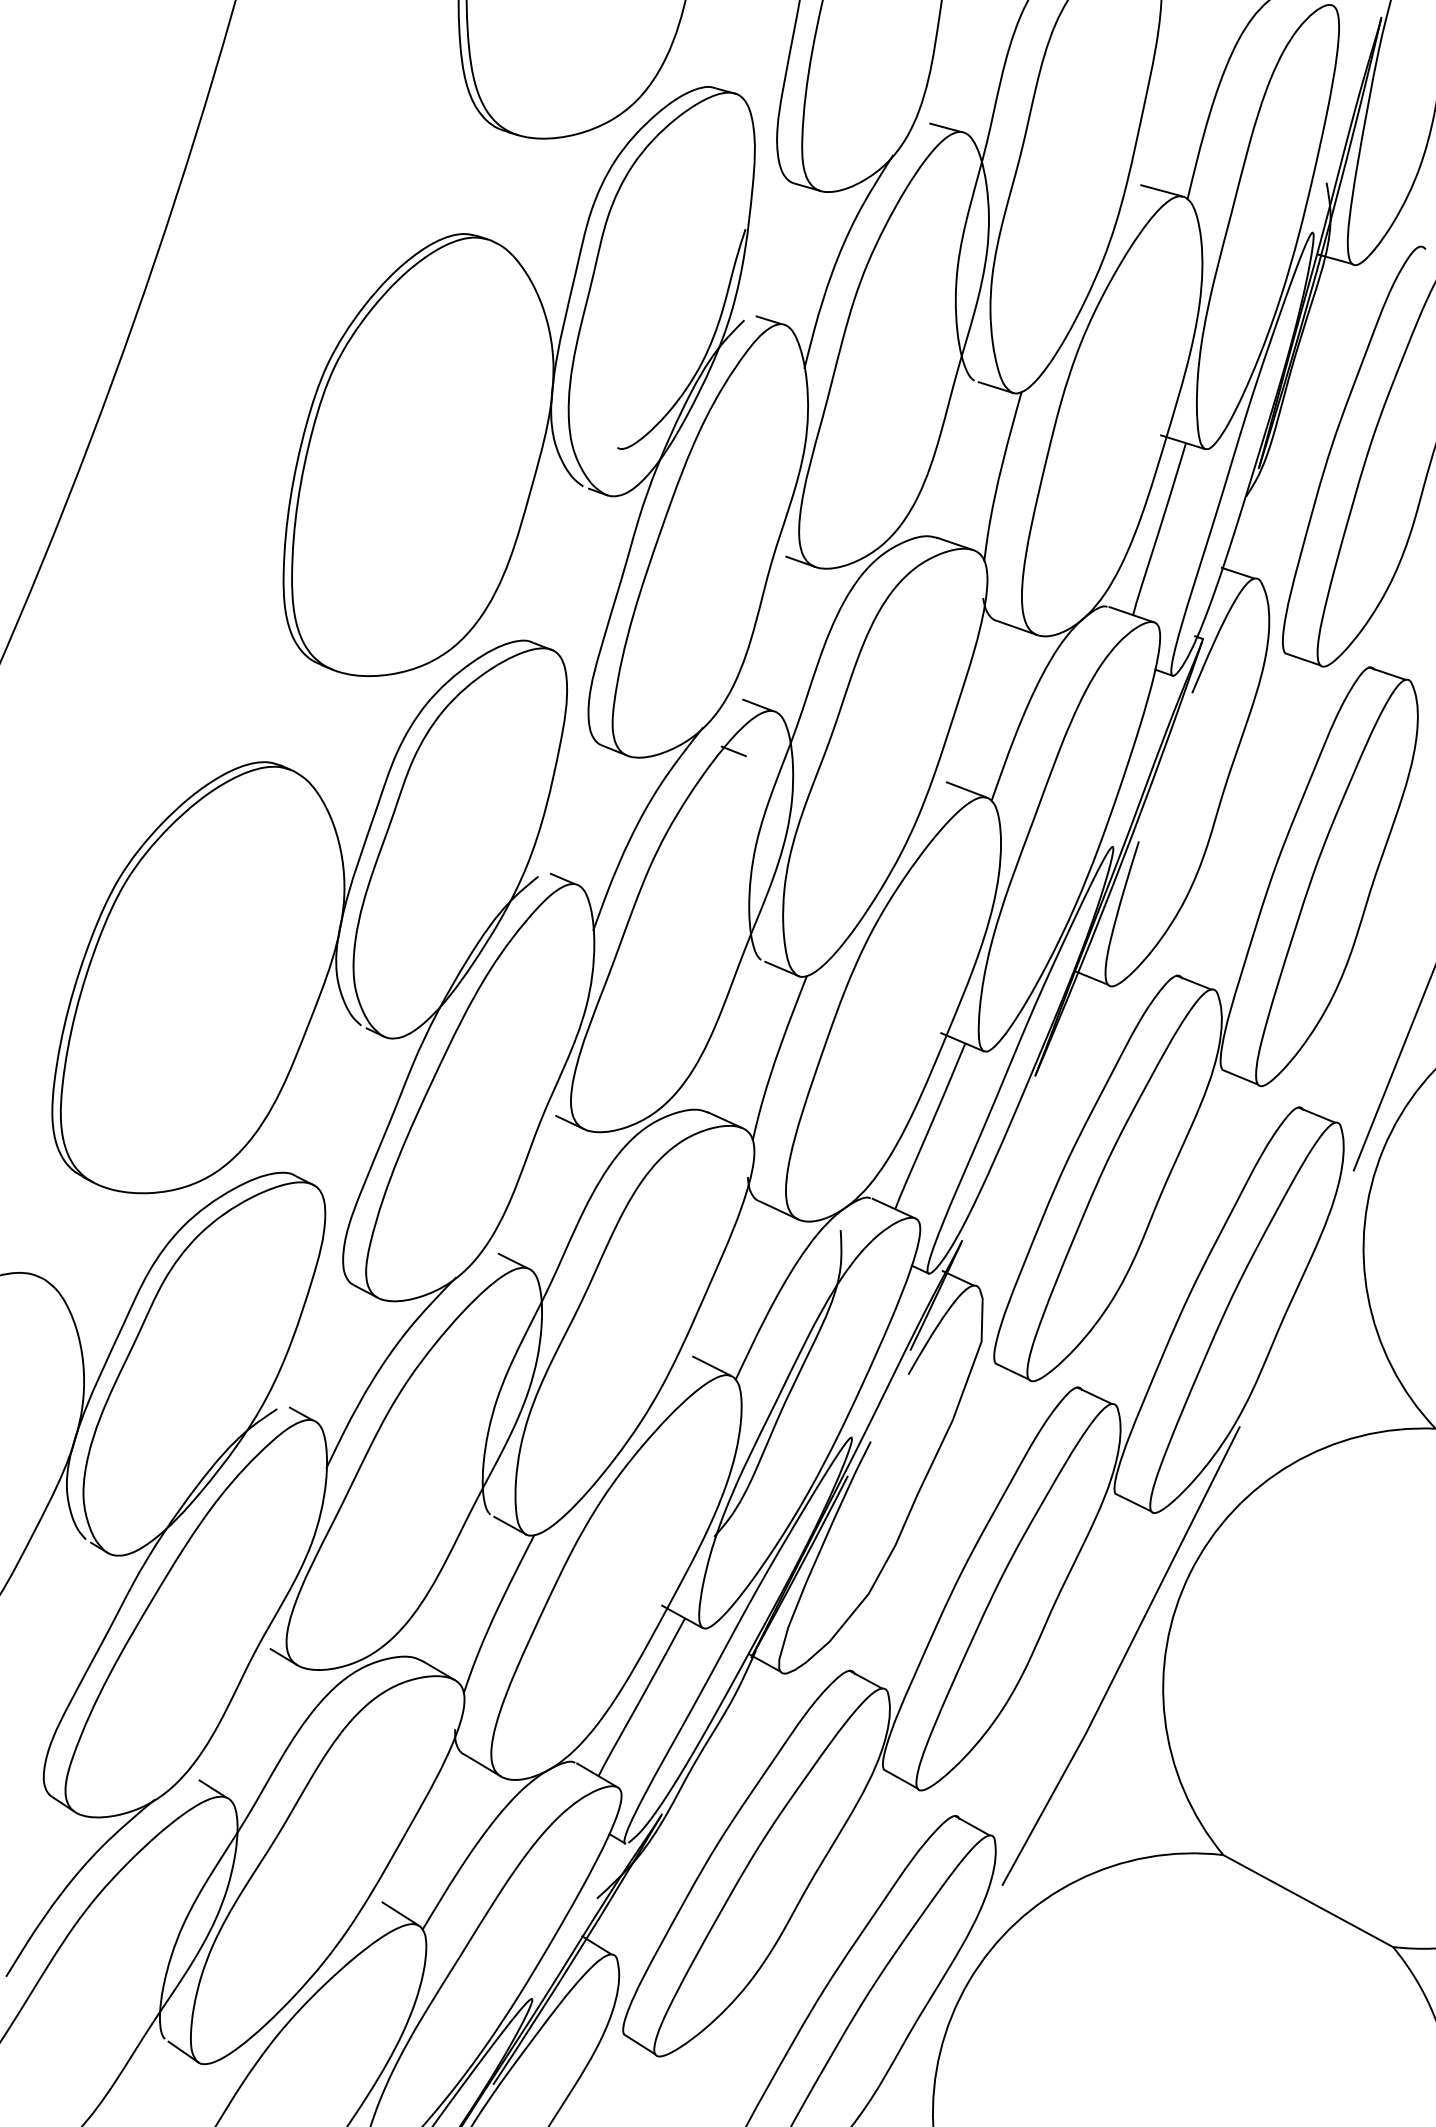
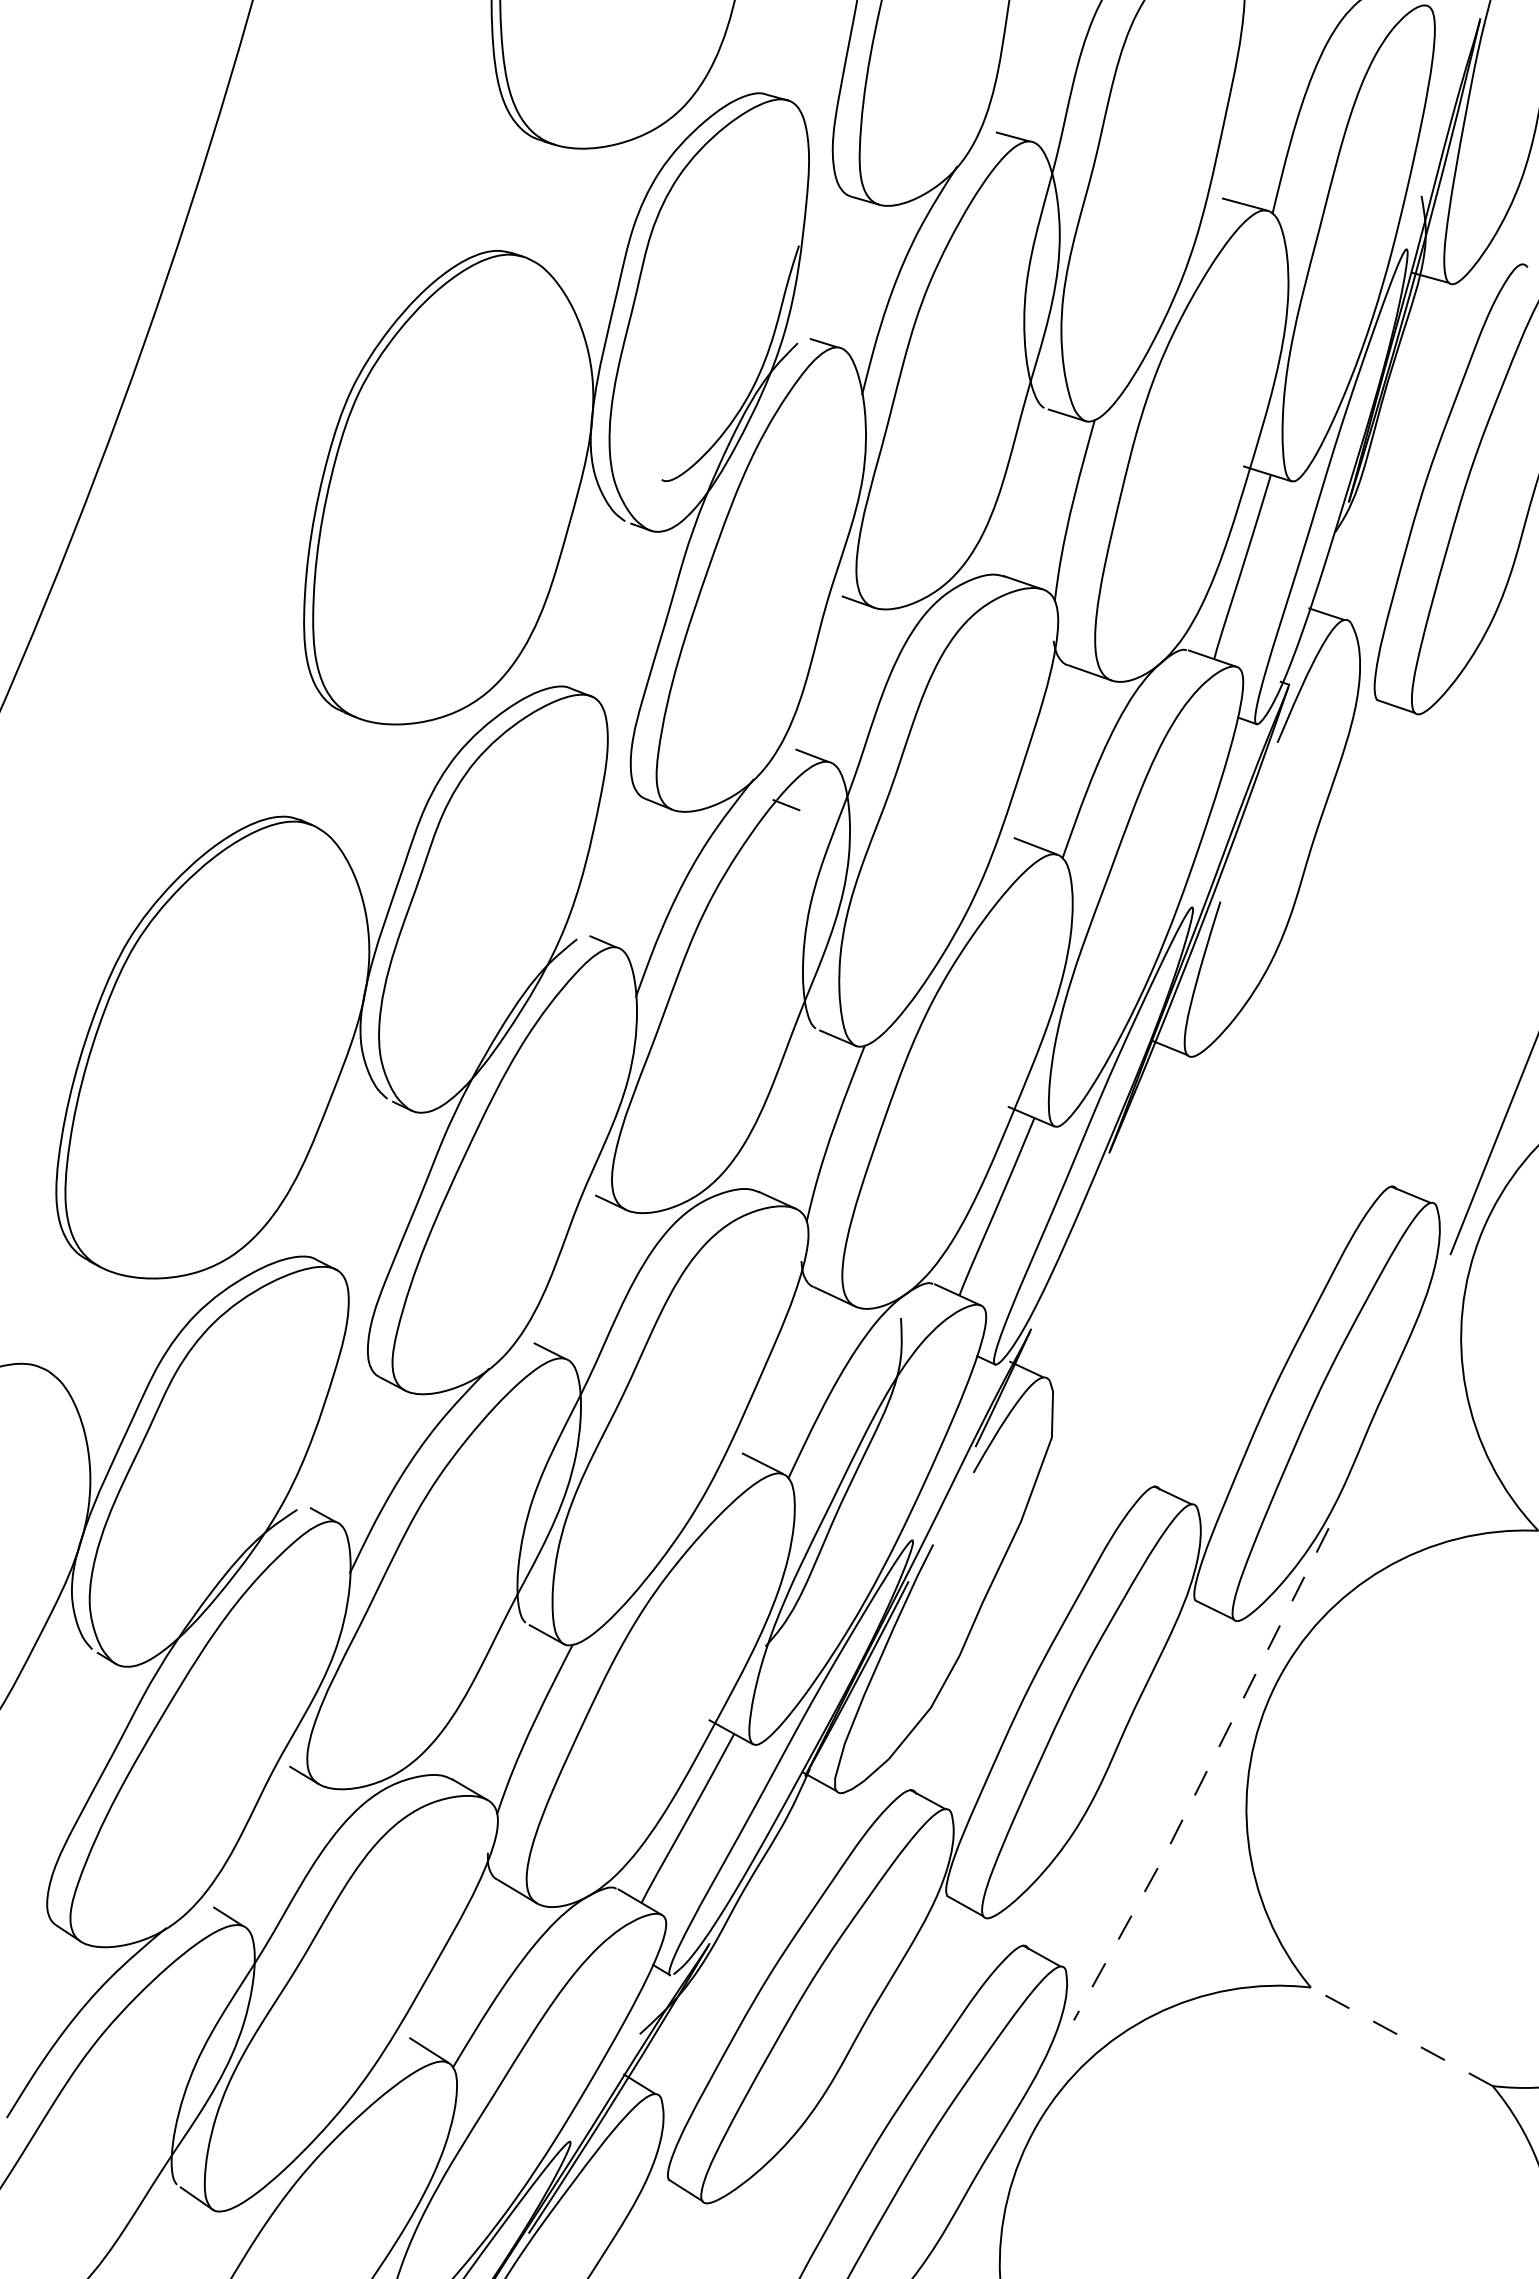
part: (1206, 1024) -> (1292, 1097), removed
line: (1124, 1658) -> (1204, 1776), solid -> dashed
line: (1307, 1900) -> (1401, 2036), solid -> dashed

